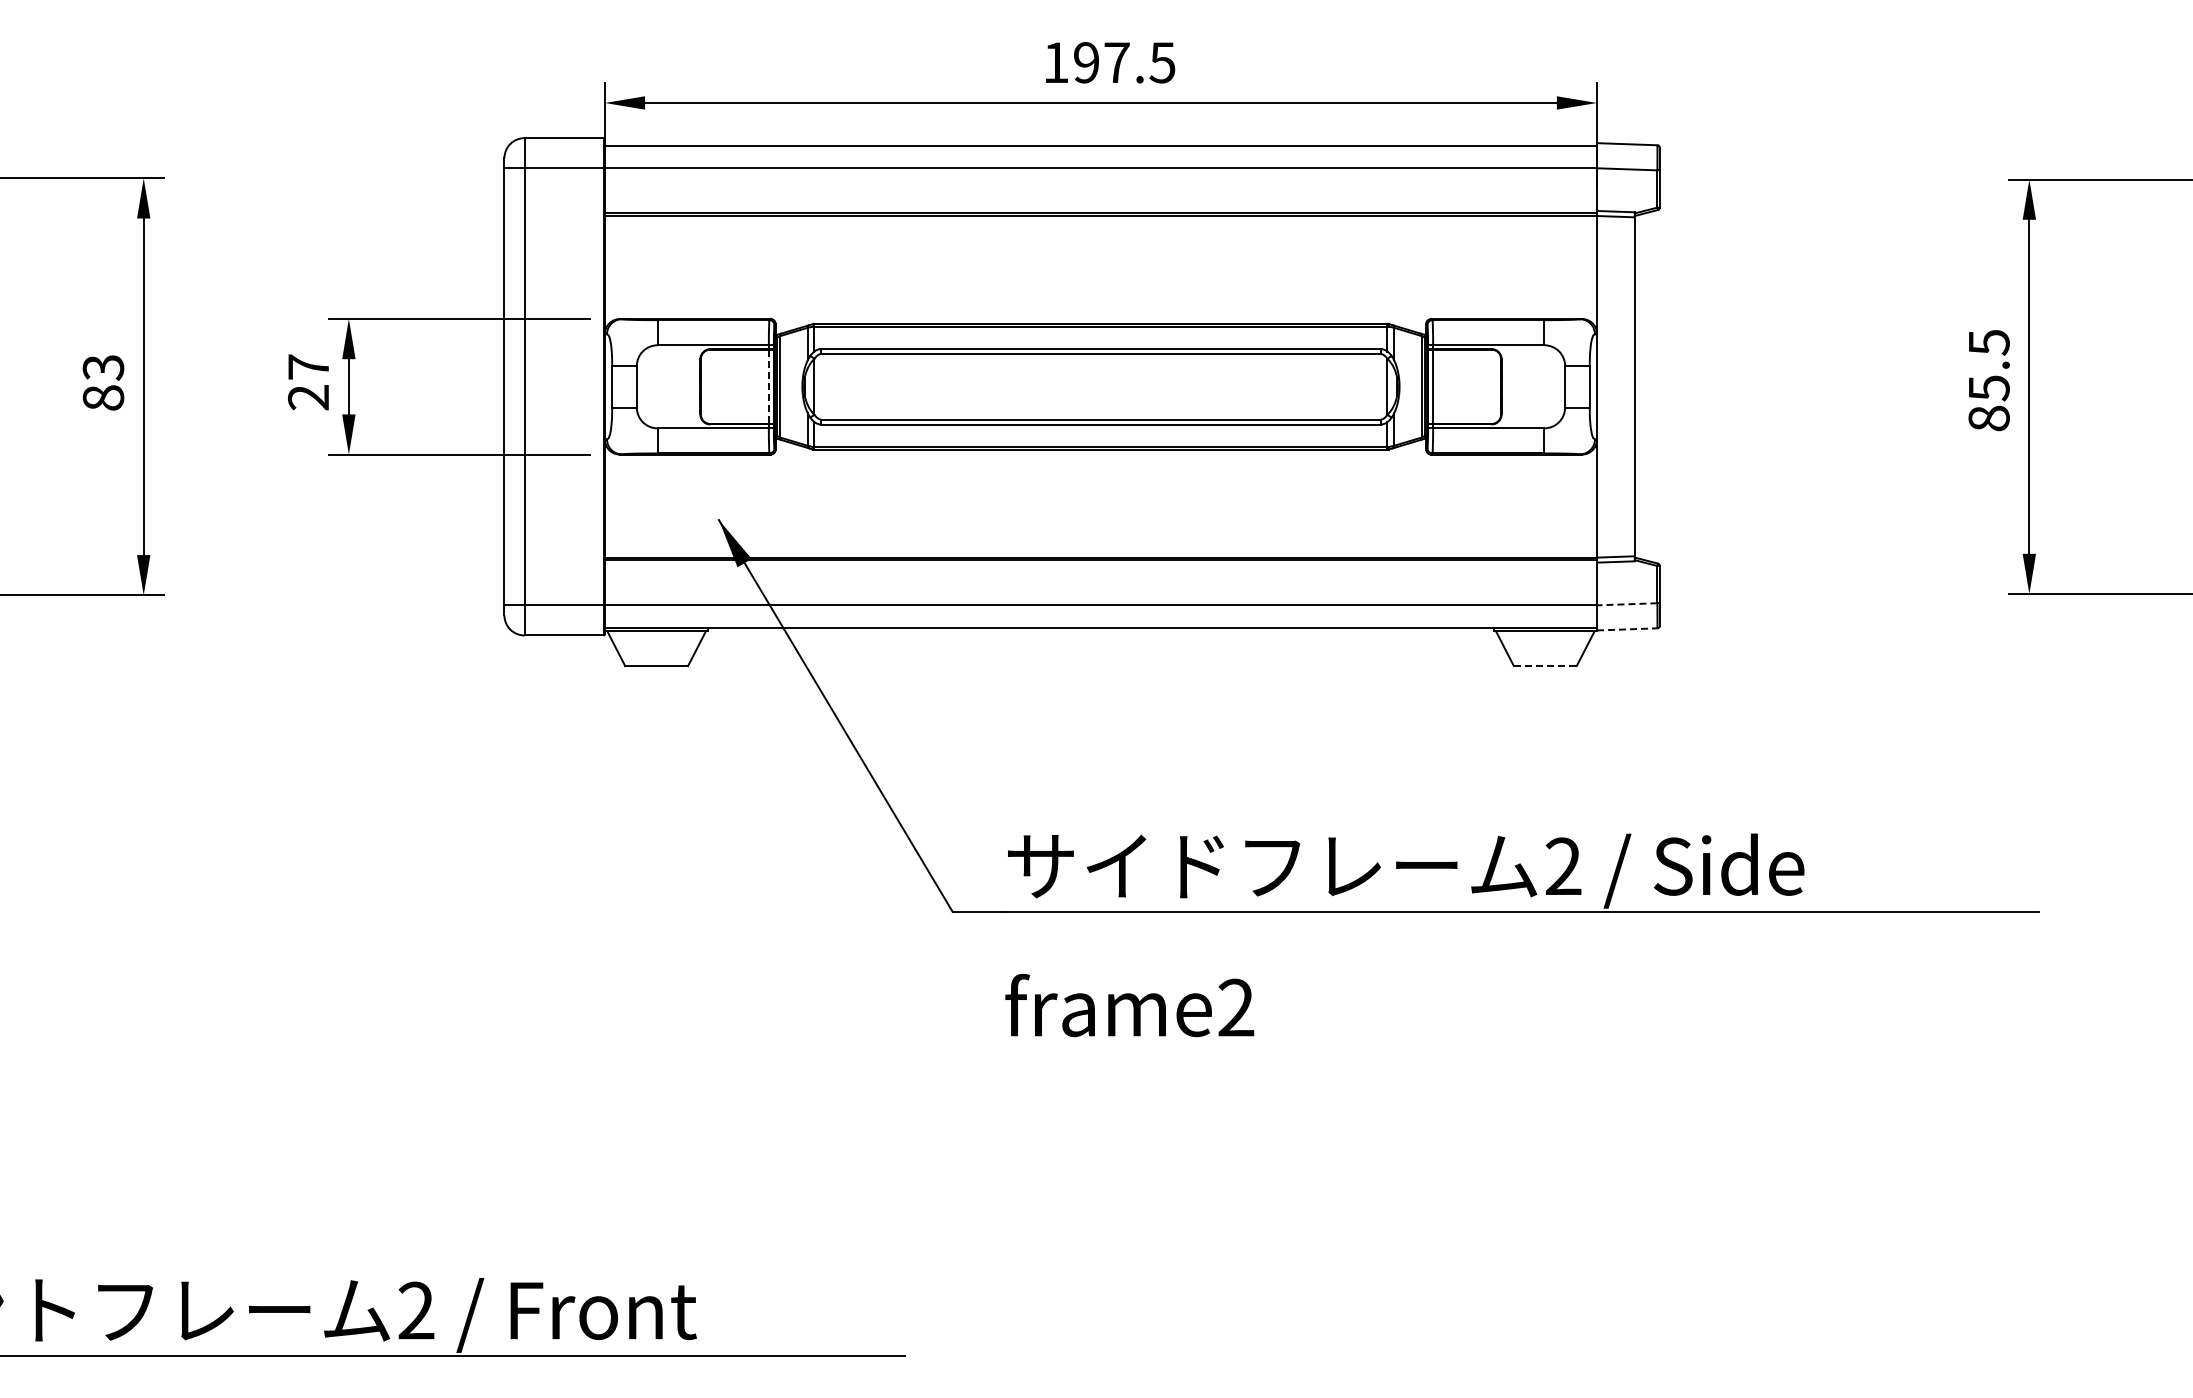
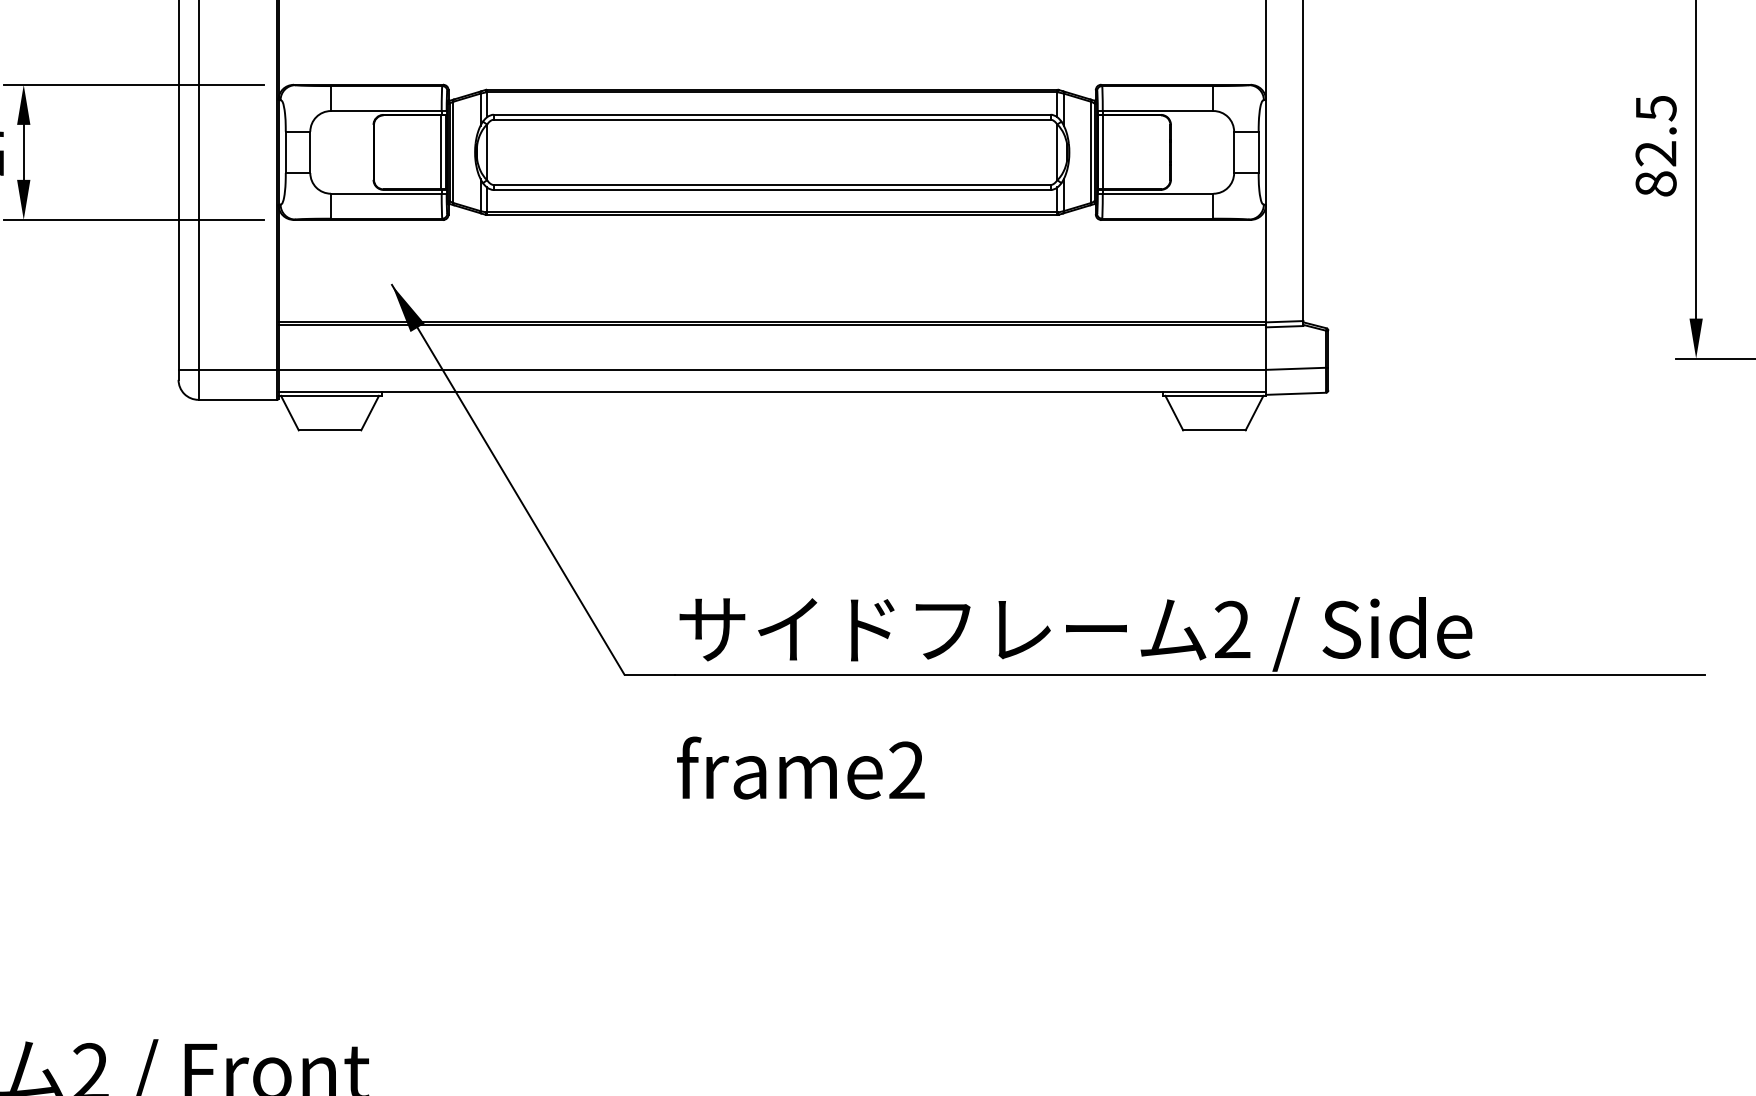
line: (768, 387) -> (441, 153), dashed -> solid
text: (1988, 388) -> (1655, 154), 85.5 -> 82.5
line: (1626, 604) -> (1295, 369), dashed -> solid
line: (1627, 629) -> (1296, 393), dashed -> solid
line: (1545, 666) -> (1214, 430), dashed -> solid

